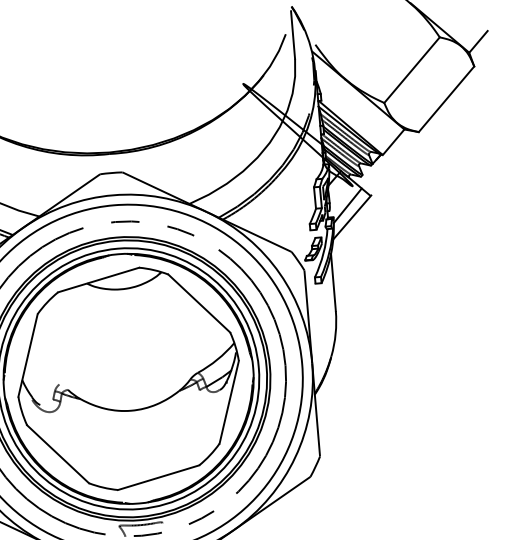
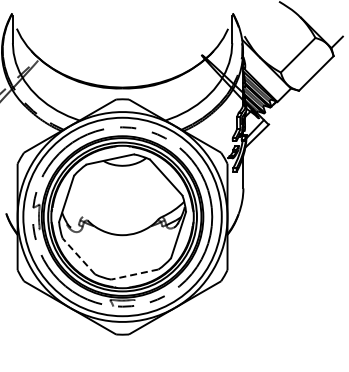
line: (57, 454) -> (78, 256), solid -> dashed
line: (157, 477) -> (134, 274), solid -> dashed

